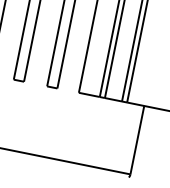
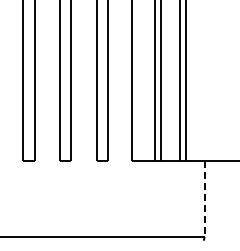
line: (137, 140) -> (204, 199), solid -> dashed

